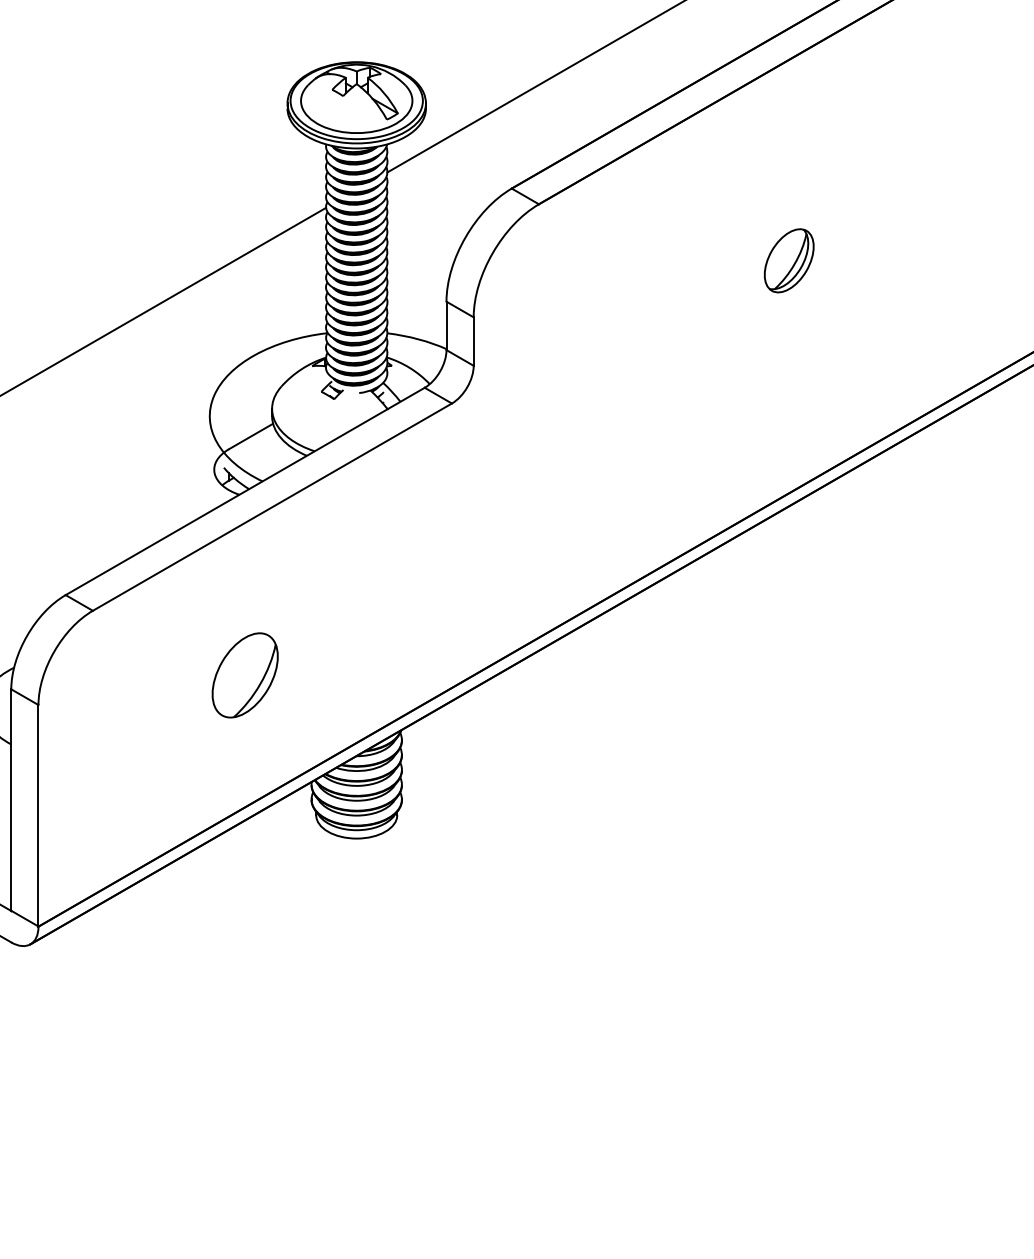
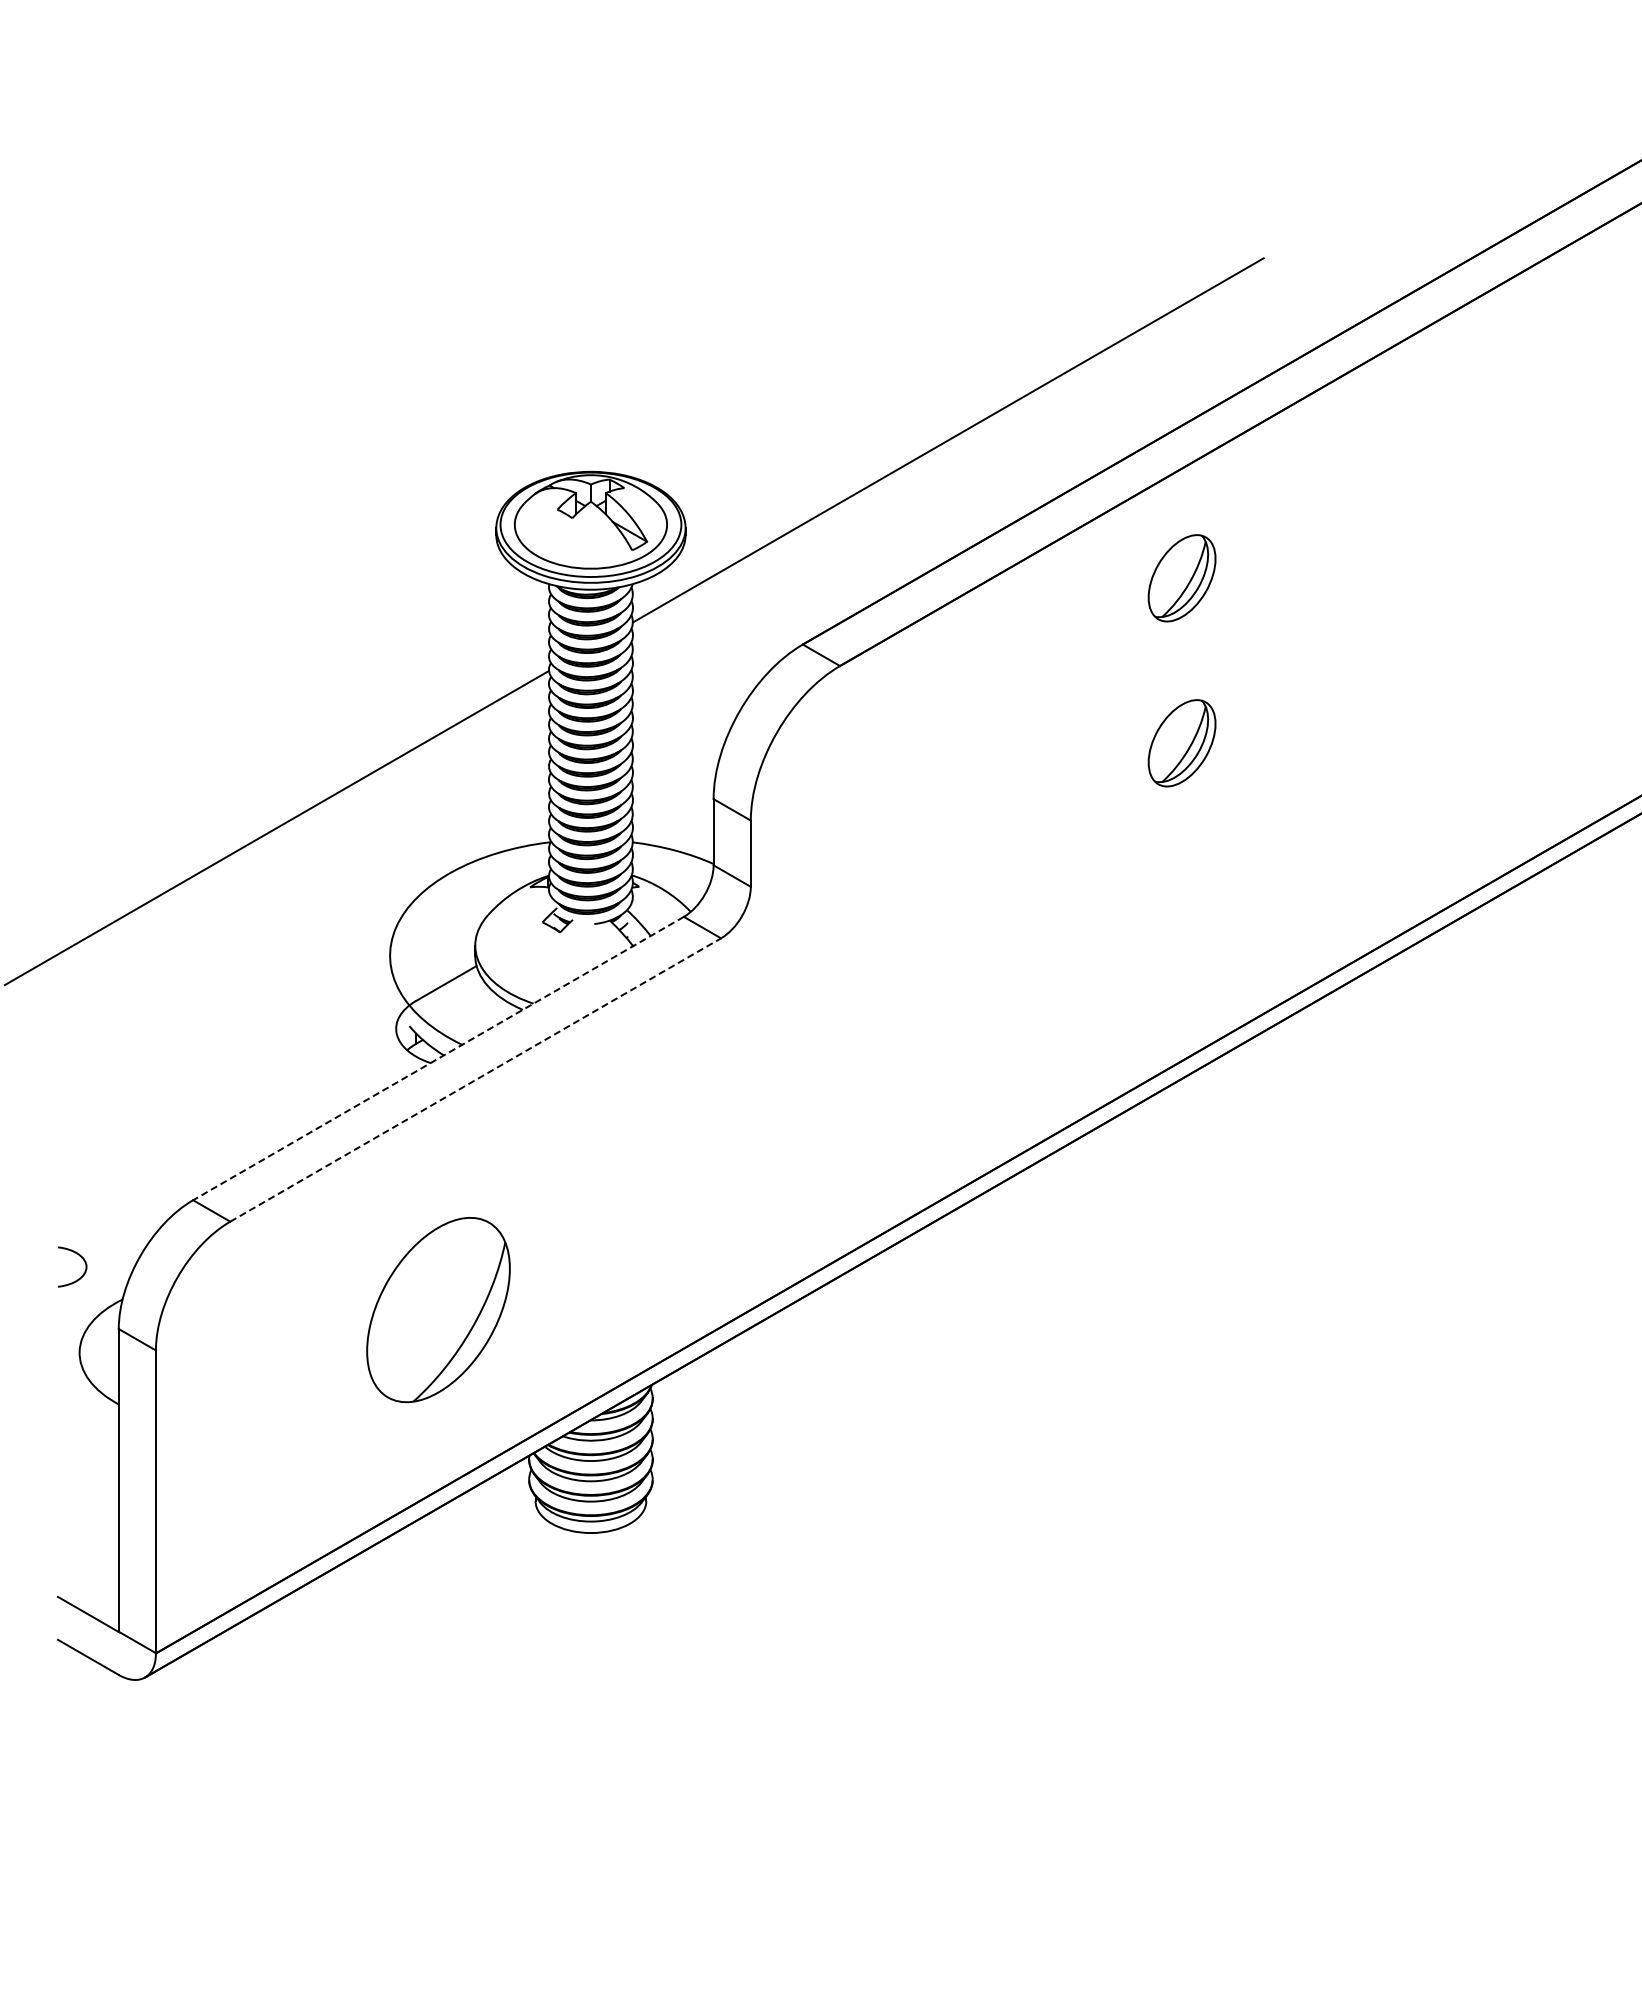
part: (788, 140) -> (1181, 578), added
line: (245, 491) -> (438, 1058), solid -> dashed
line: (273, 506) -> (476, 1079), solid -> dashed
part: (245, 675) -> (438, 1309), size x1.6

